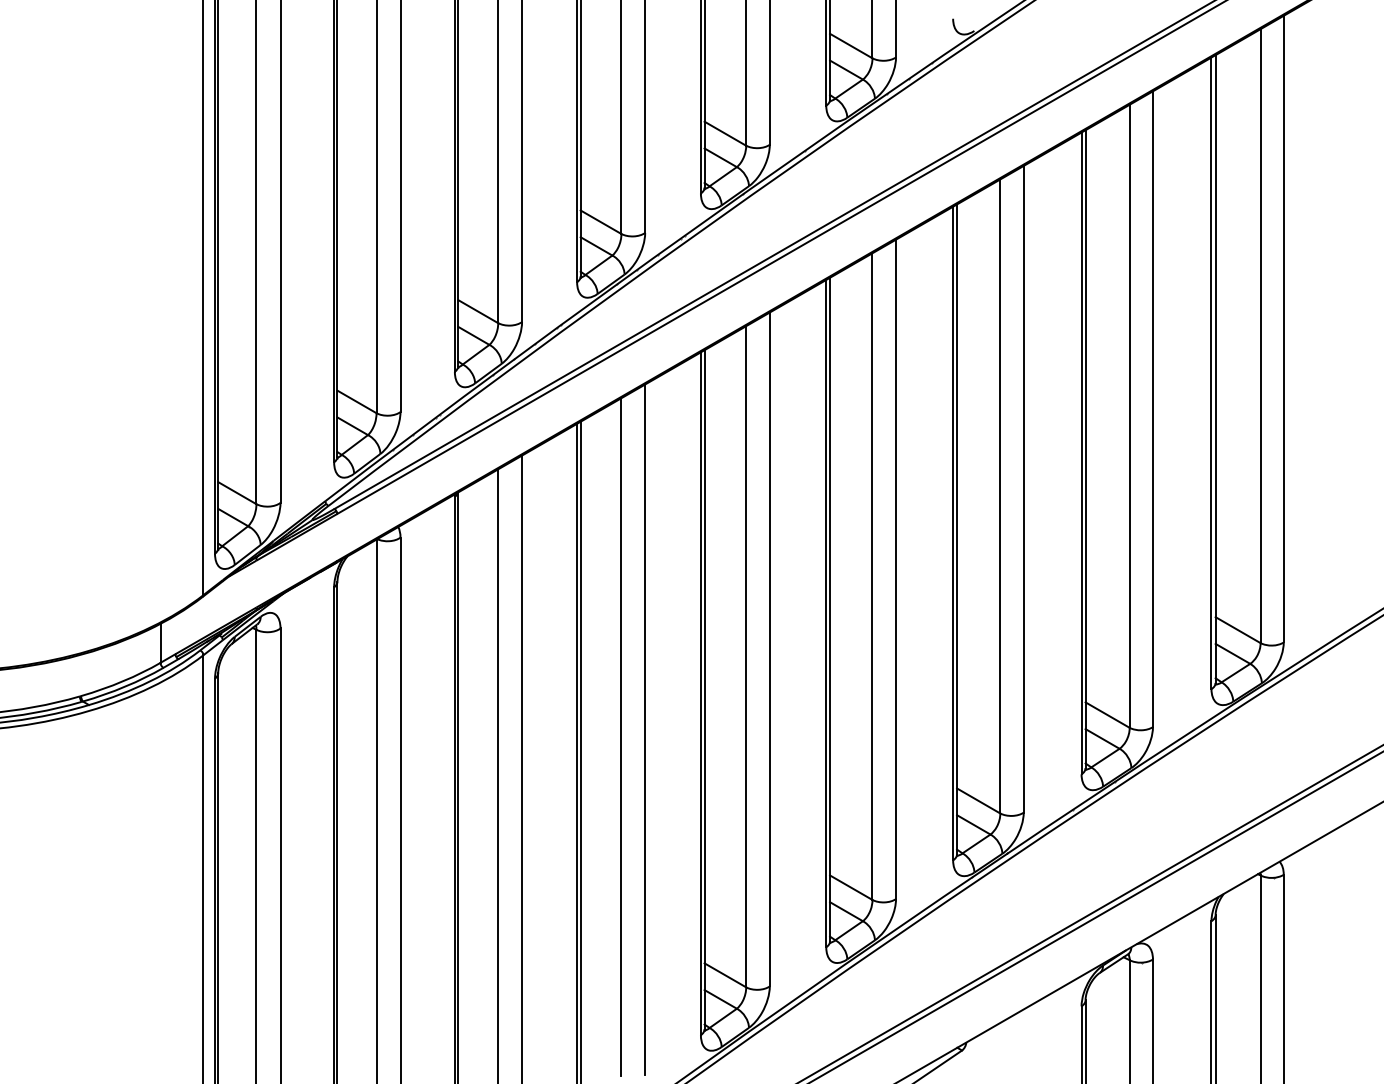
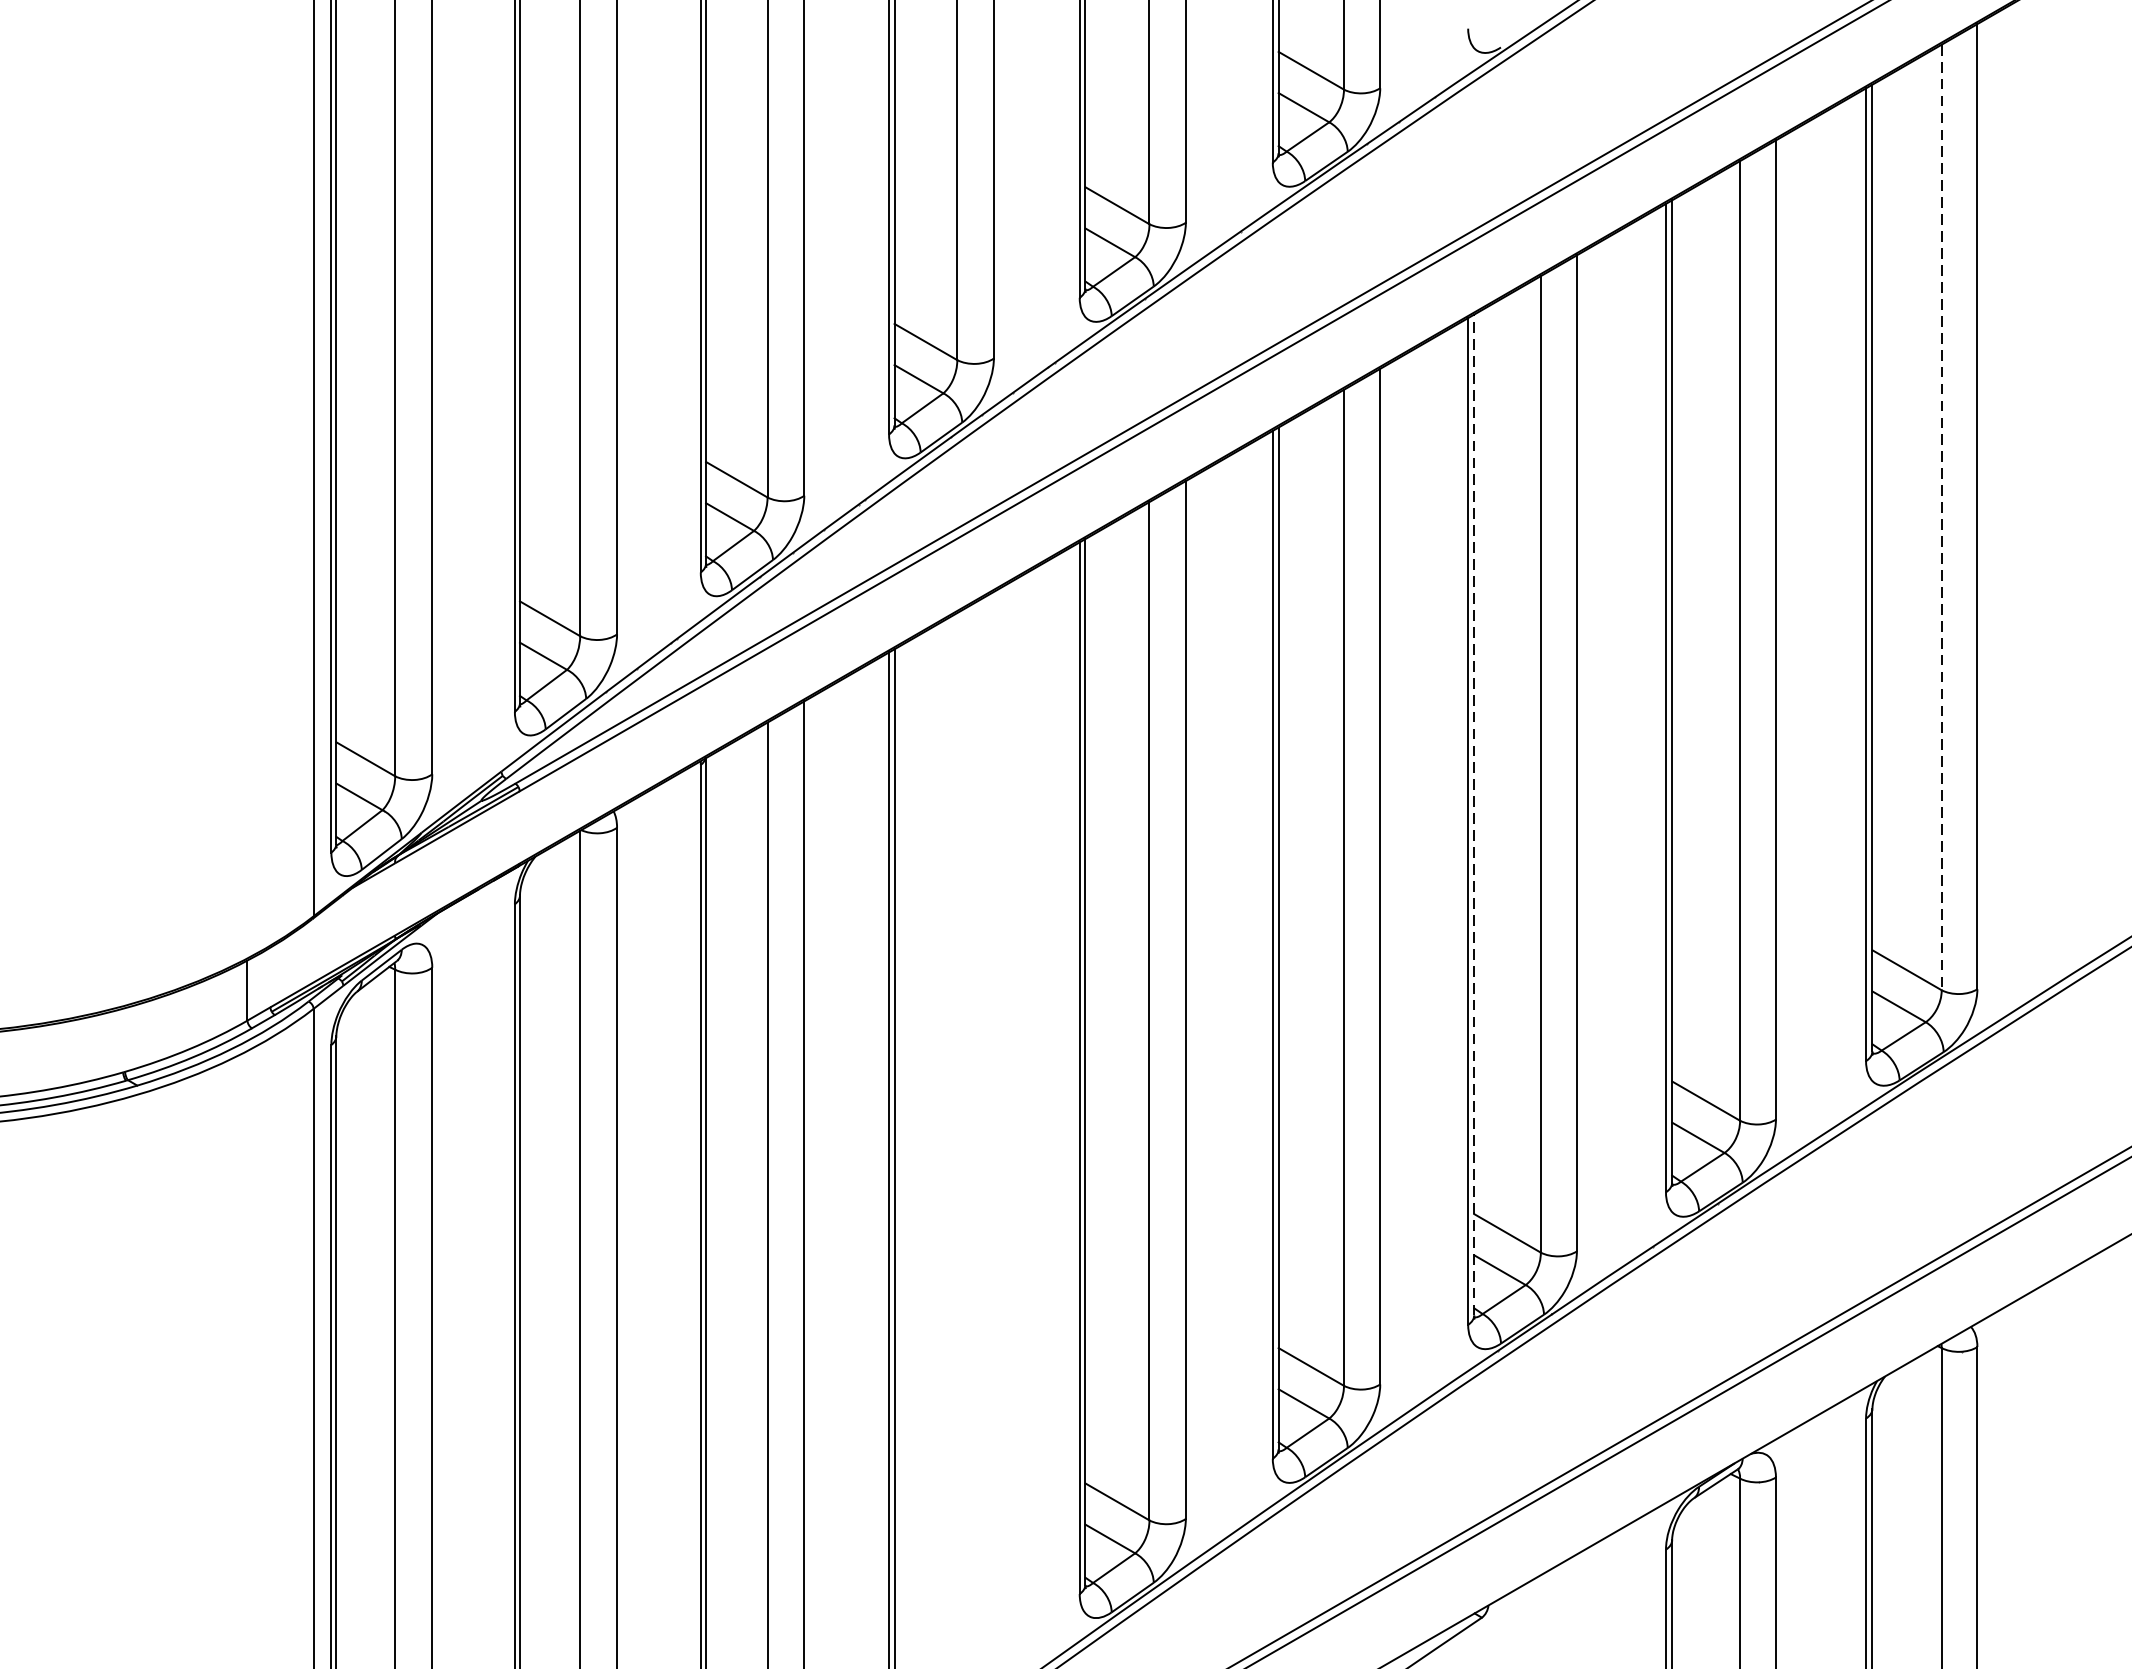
line: (1260, 336) -> (1941, 518), solid -> dashed
line: (957, 529) -> (1474, 815), solid -> dashed
line: (645, 729) -> (994, 1123), removed
line: (621, 736) -> (957, 1134), removed

